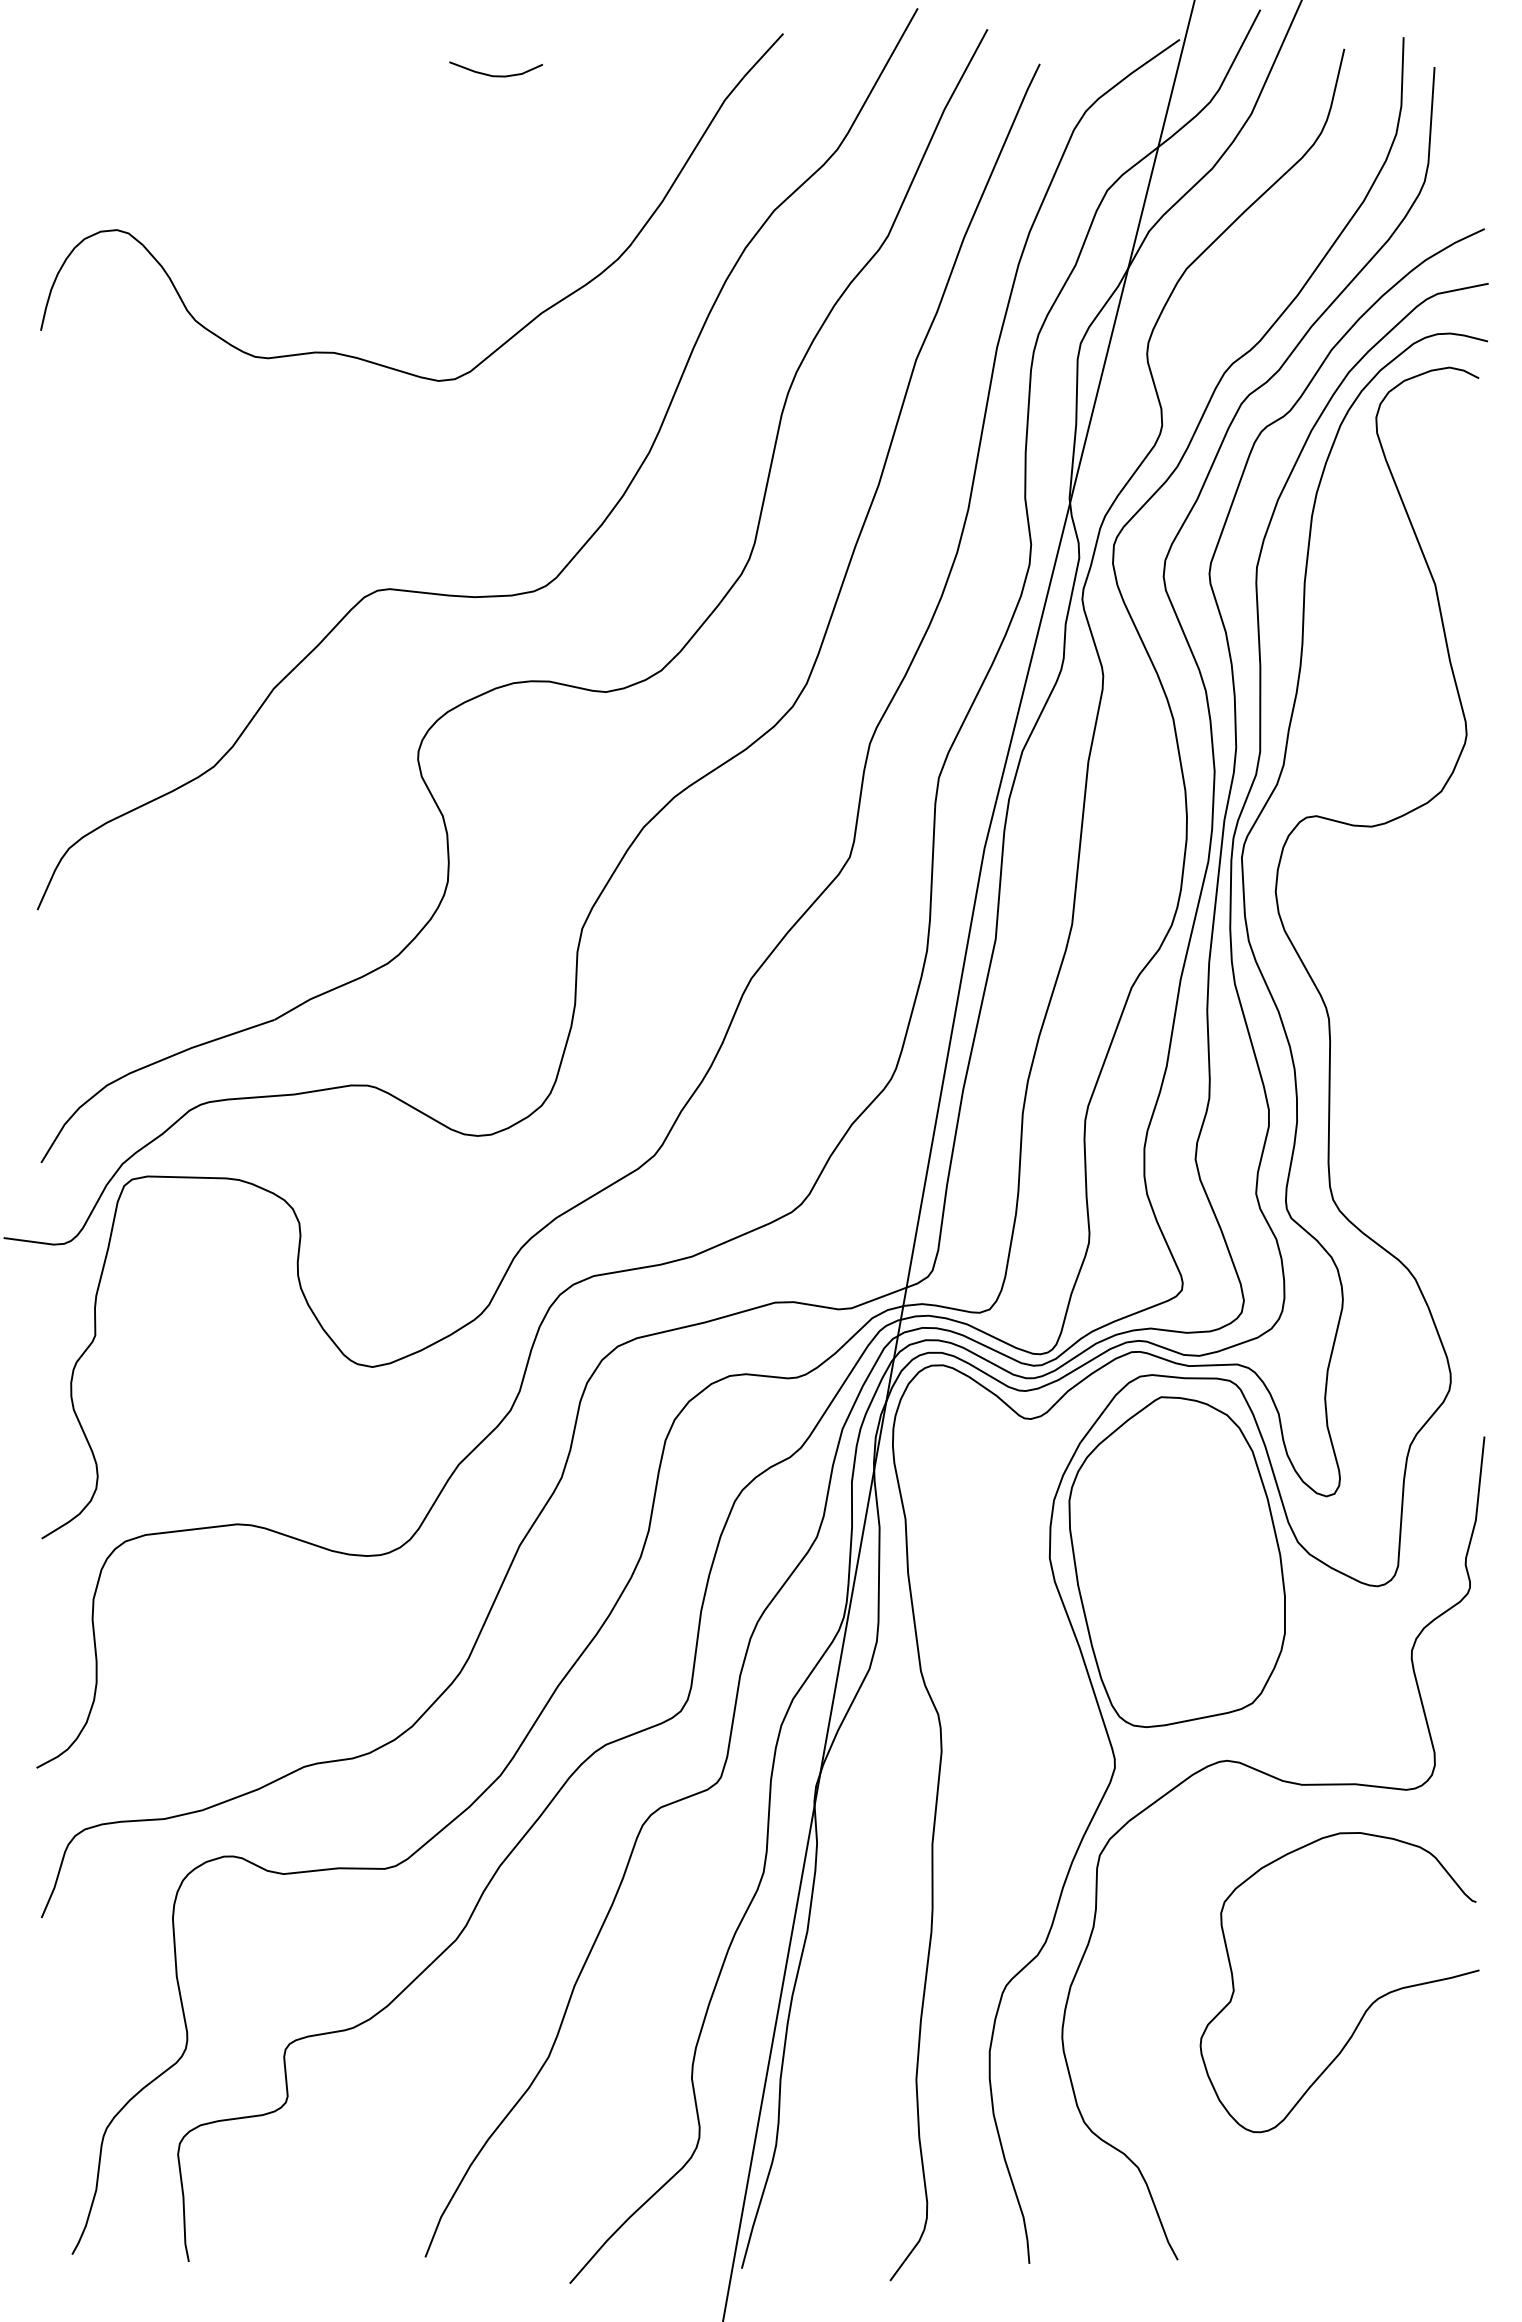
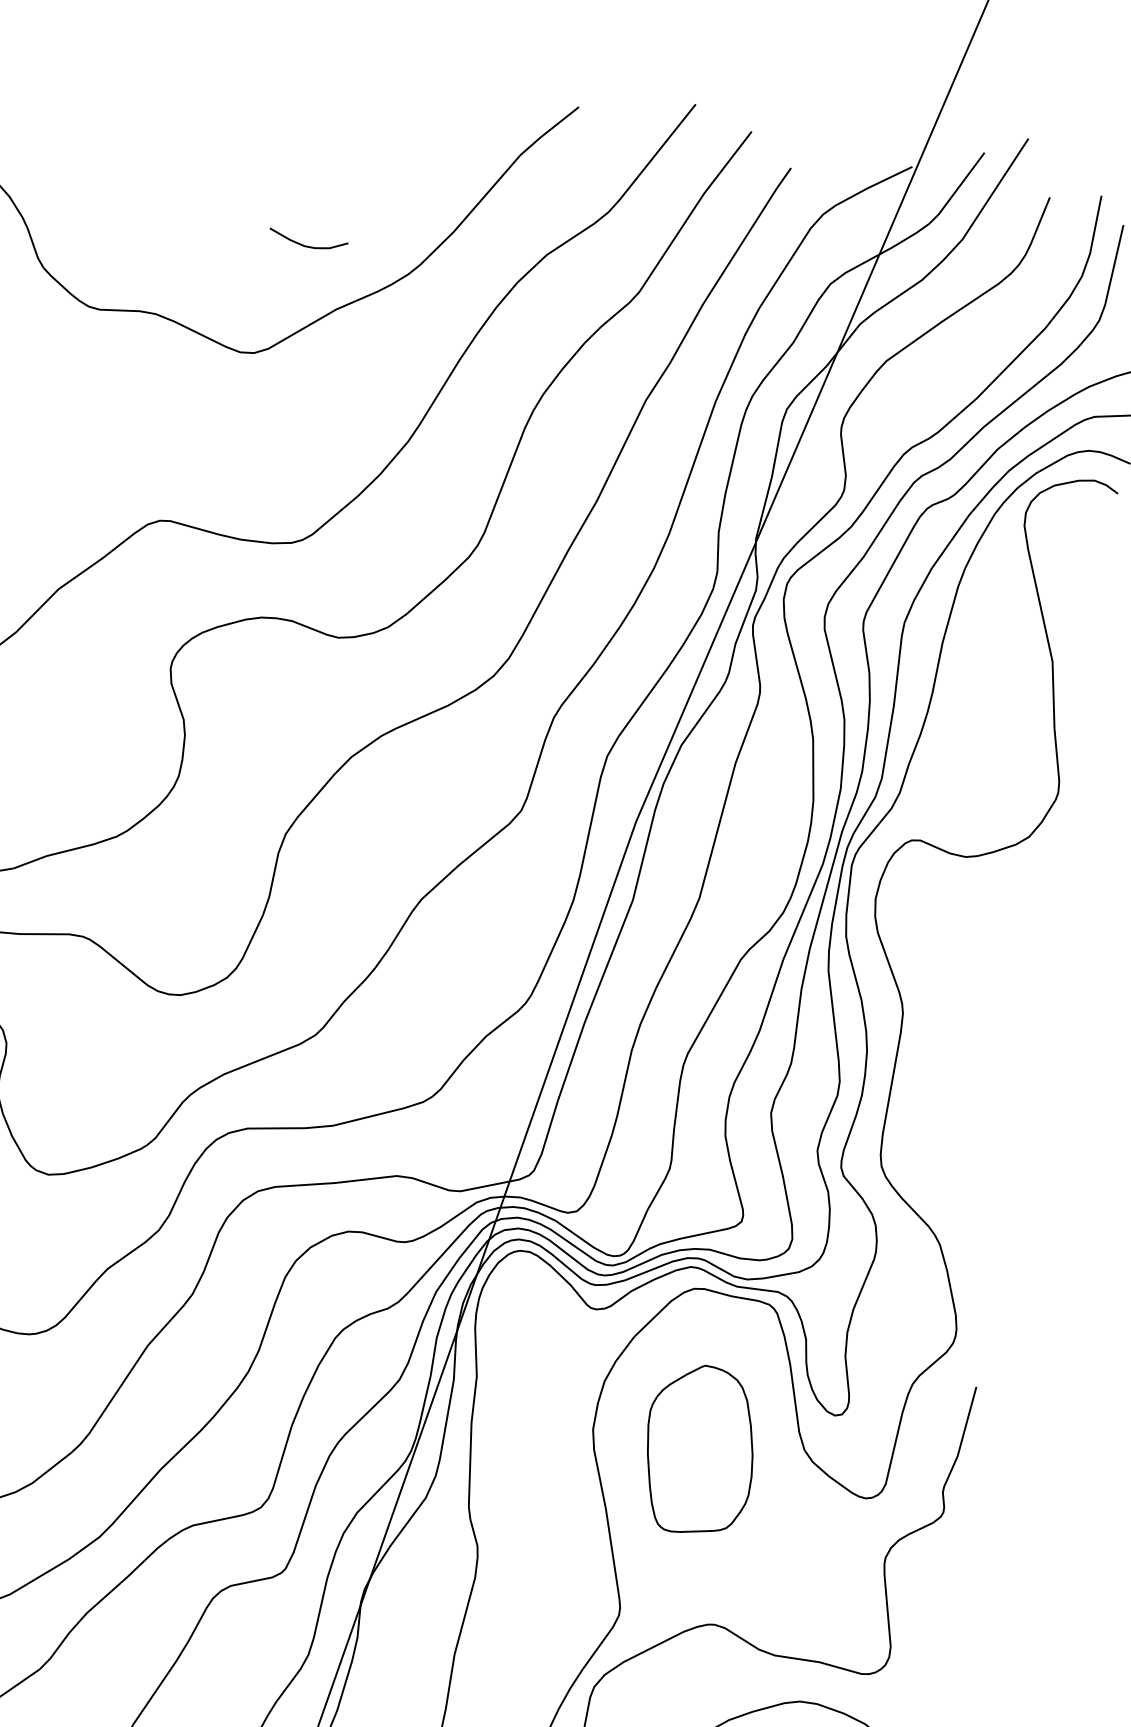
curve: (496, 75) -> (307, 246), moved
part: (1176, 1562) -> (699, 1450), size x0.6

